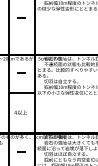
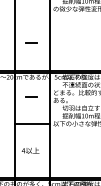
line: (21, 17) -> (31, 42), moved

